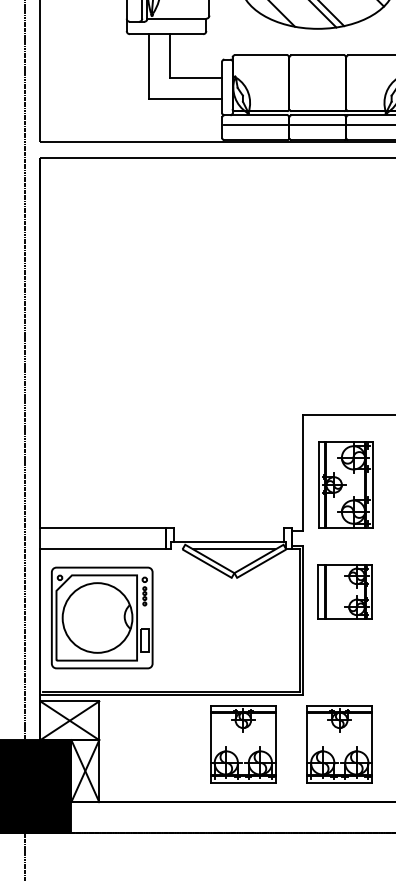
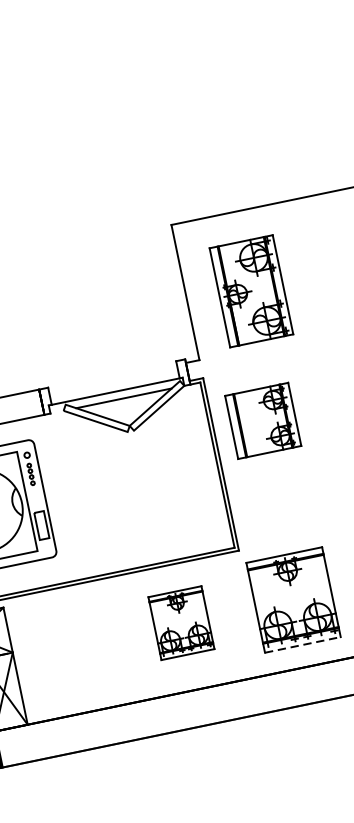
part: (345, 484) -> (251, 290), moved
part: (243, 744) -> (181, 622), size x0.7
line: (339, 783) -> (302, 645), solid -> dashed

